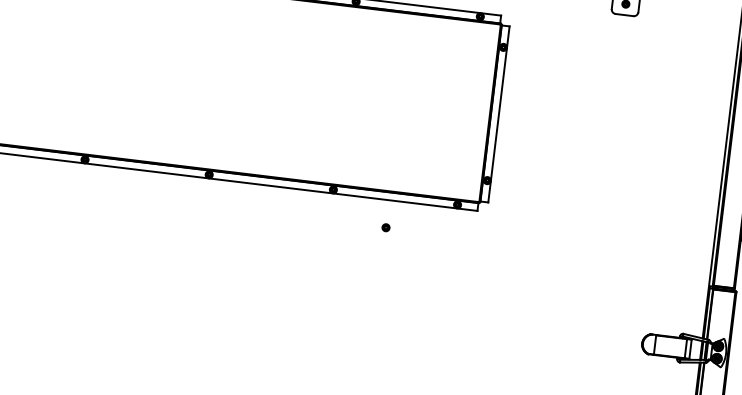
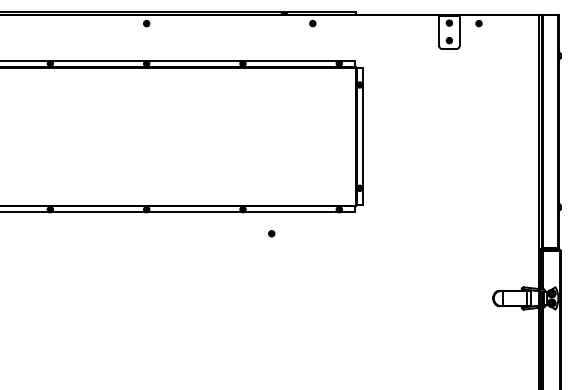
part: (385, 227) -> (271, 233), moved

